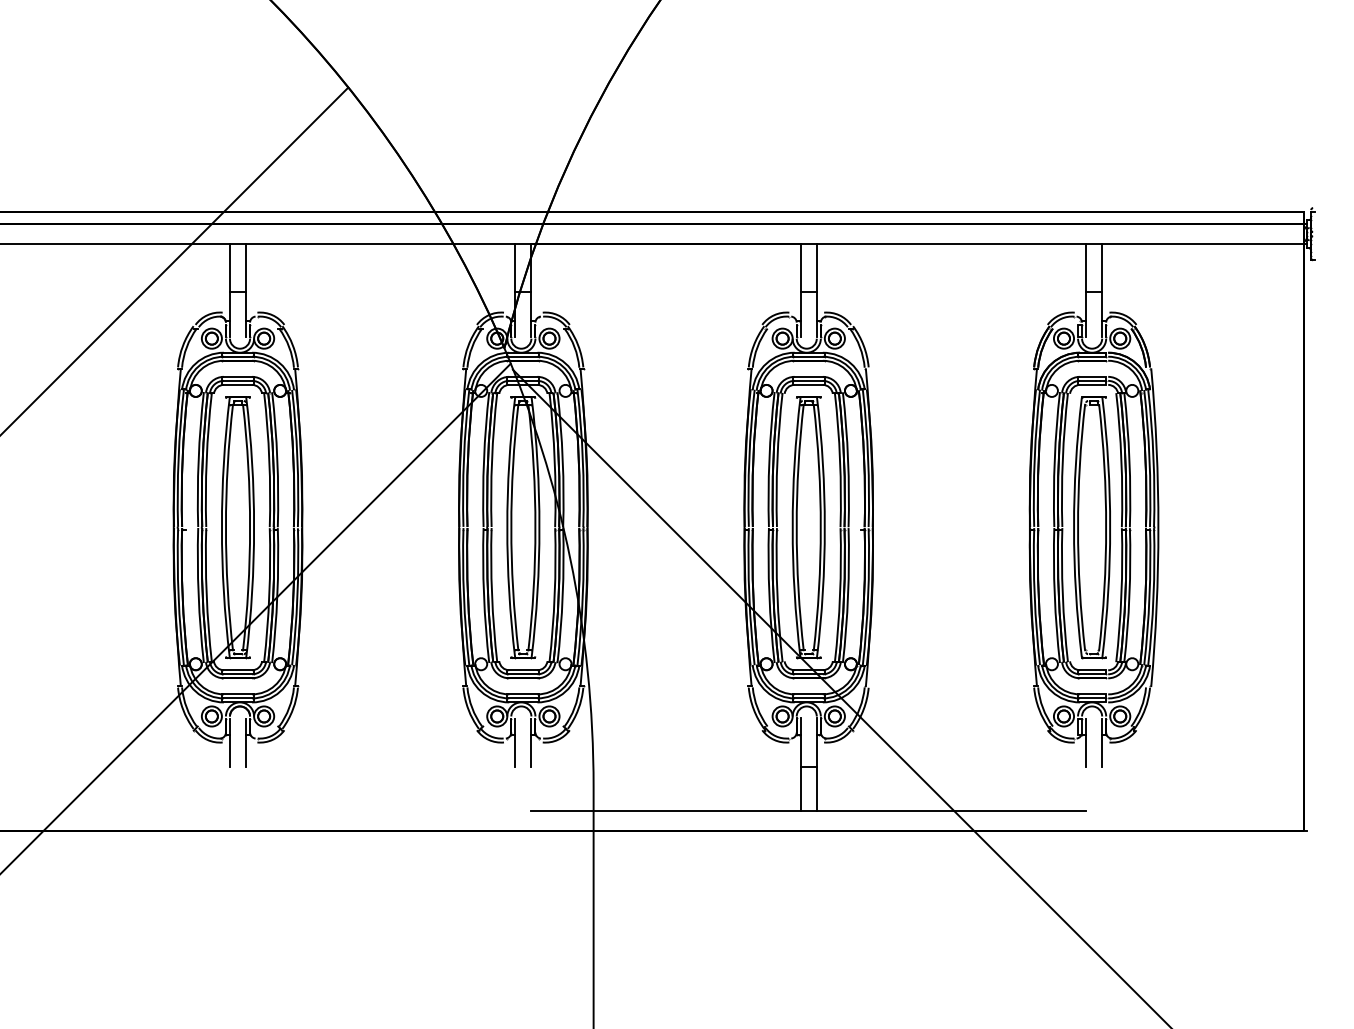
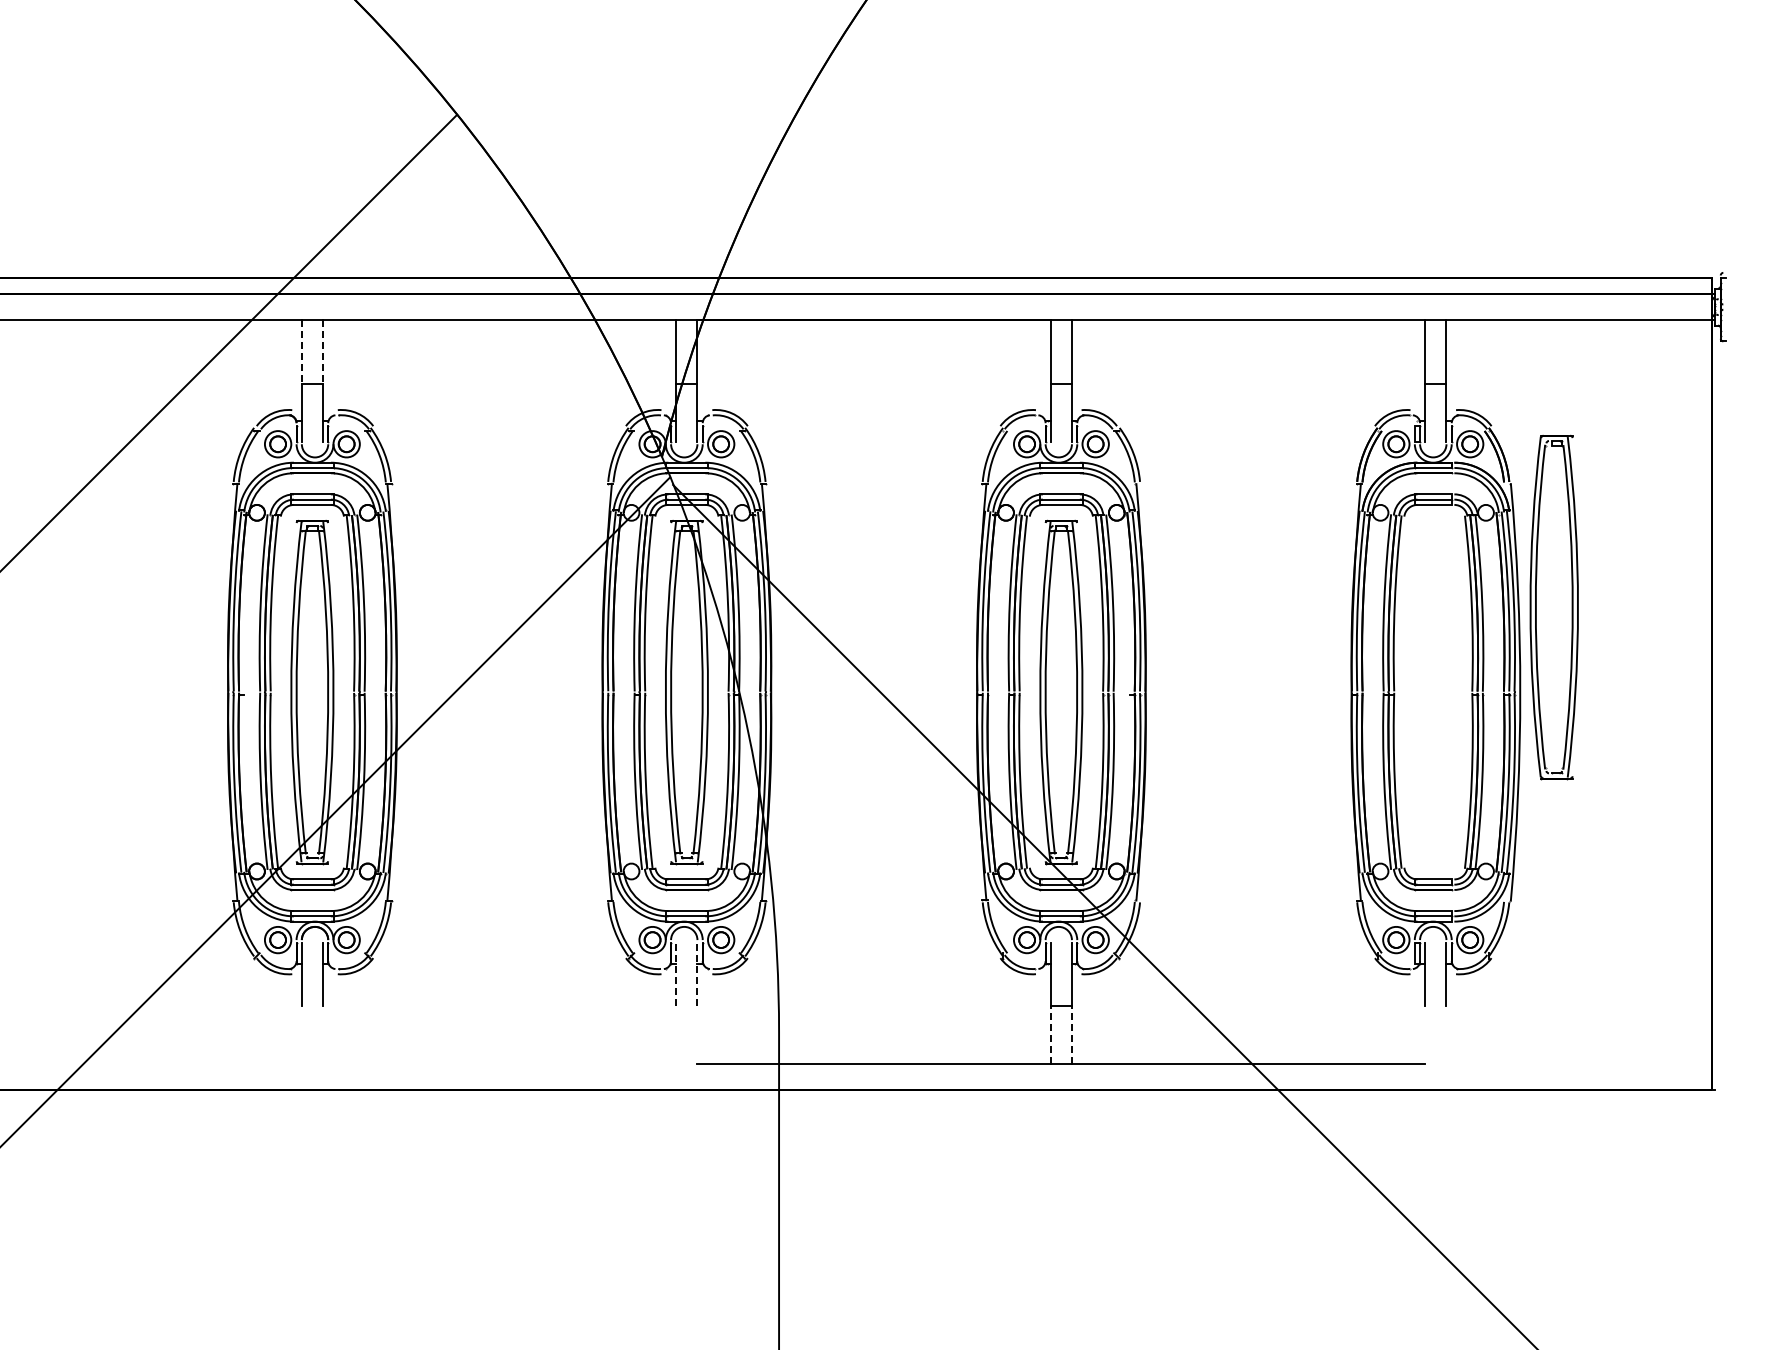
line: (229, 267) -> (301, 351), solid -> dashed
line: (245, 267) -> (322, 351), solid -> dashed
part: (1091, 527) -> (1553, 607), moved
line: (515, 742) -> (676, 974), solid -> dashed
line: (531, 742) -> (697, 974), solid -> dashed
line: (800, 788) -> (1050, 1034), solid -> dashed
line: (816, 788) -> (1071, 1034), solid -> dashed

